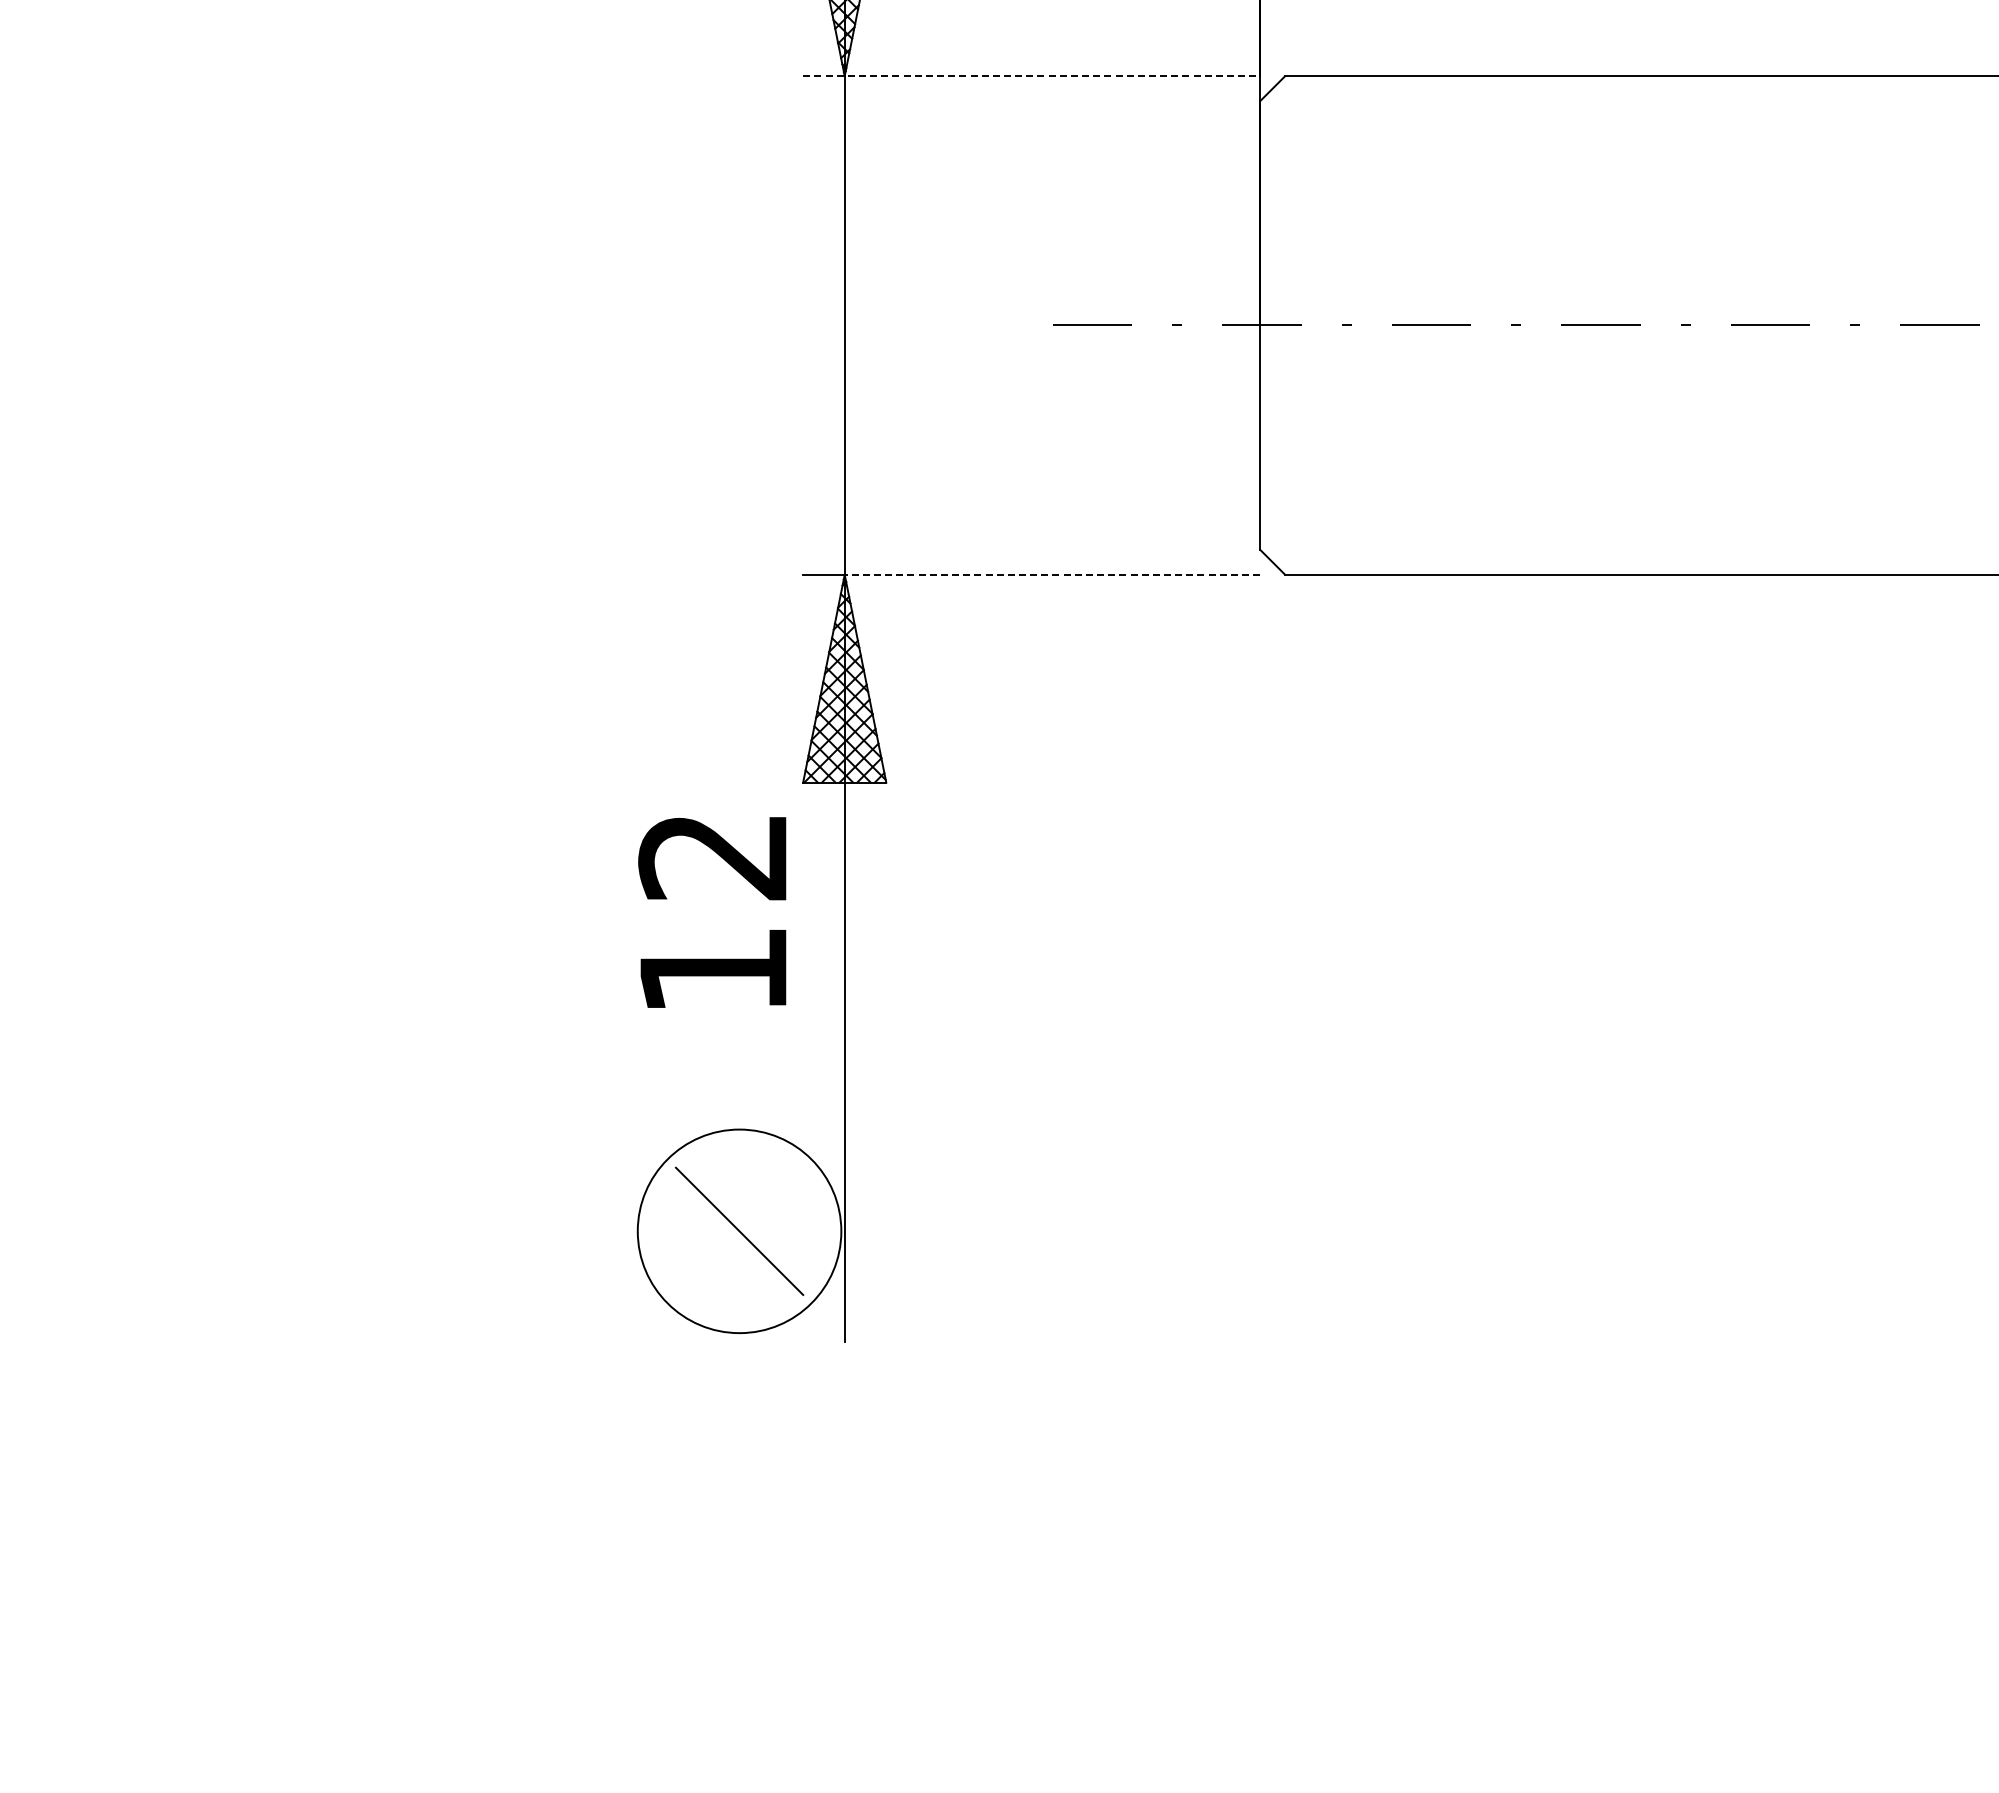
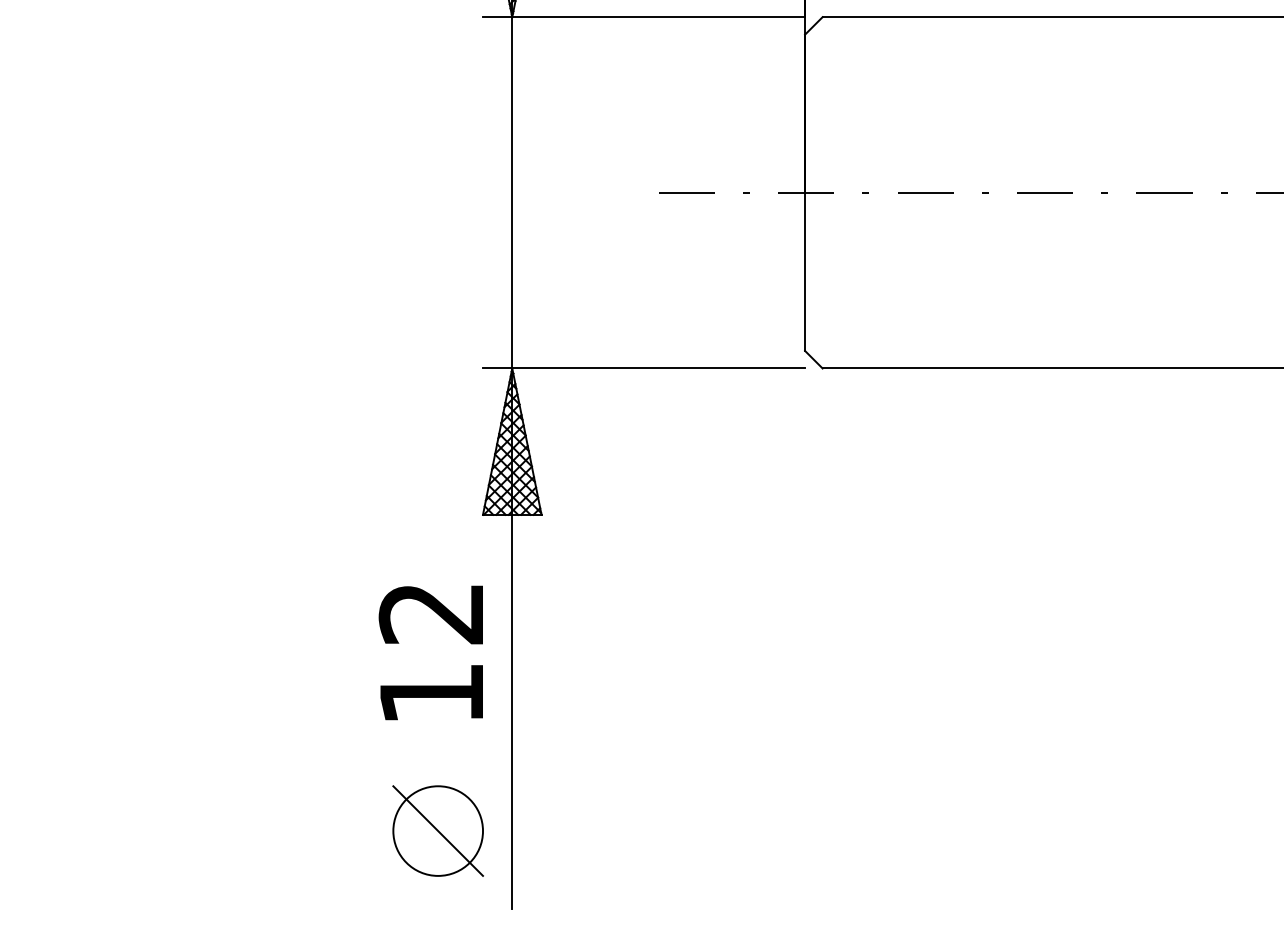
line: (1031, 76) -> (643, 17), dashed -> solid
line: (1052, 574) -> (658, 368), dashed -> solid
text: (712, 912) -> (431, 652), moved
circle: (739, 1230) -> (438, 830), size x0.62

